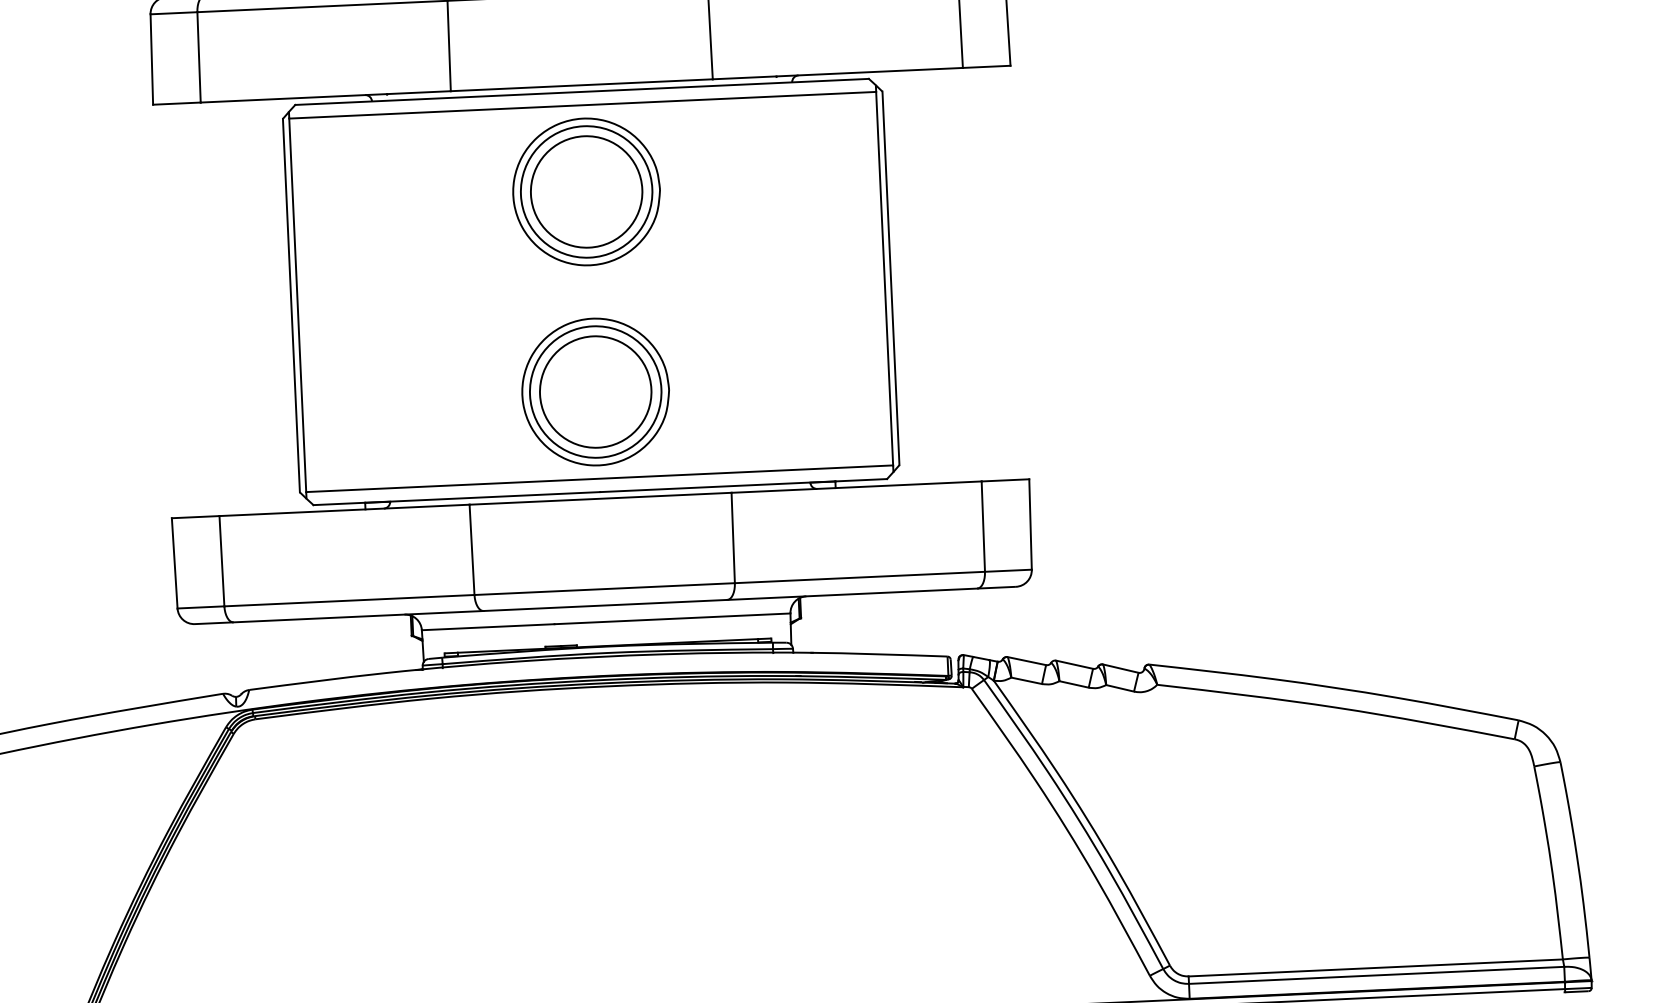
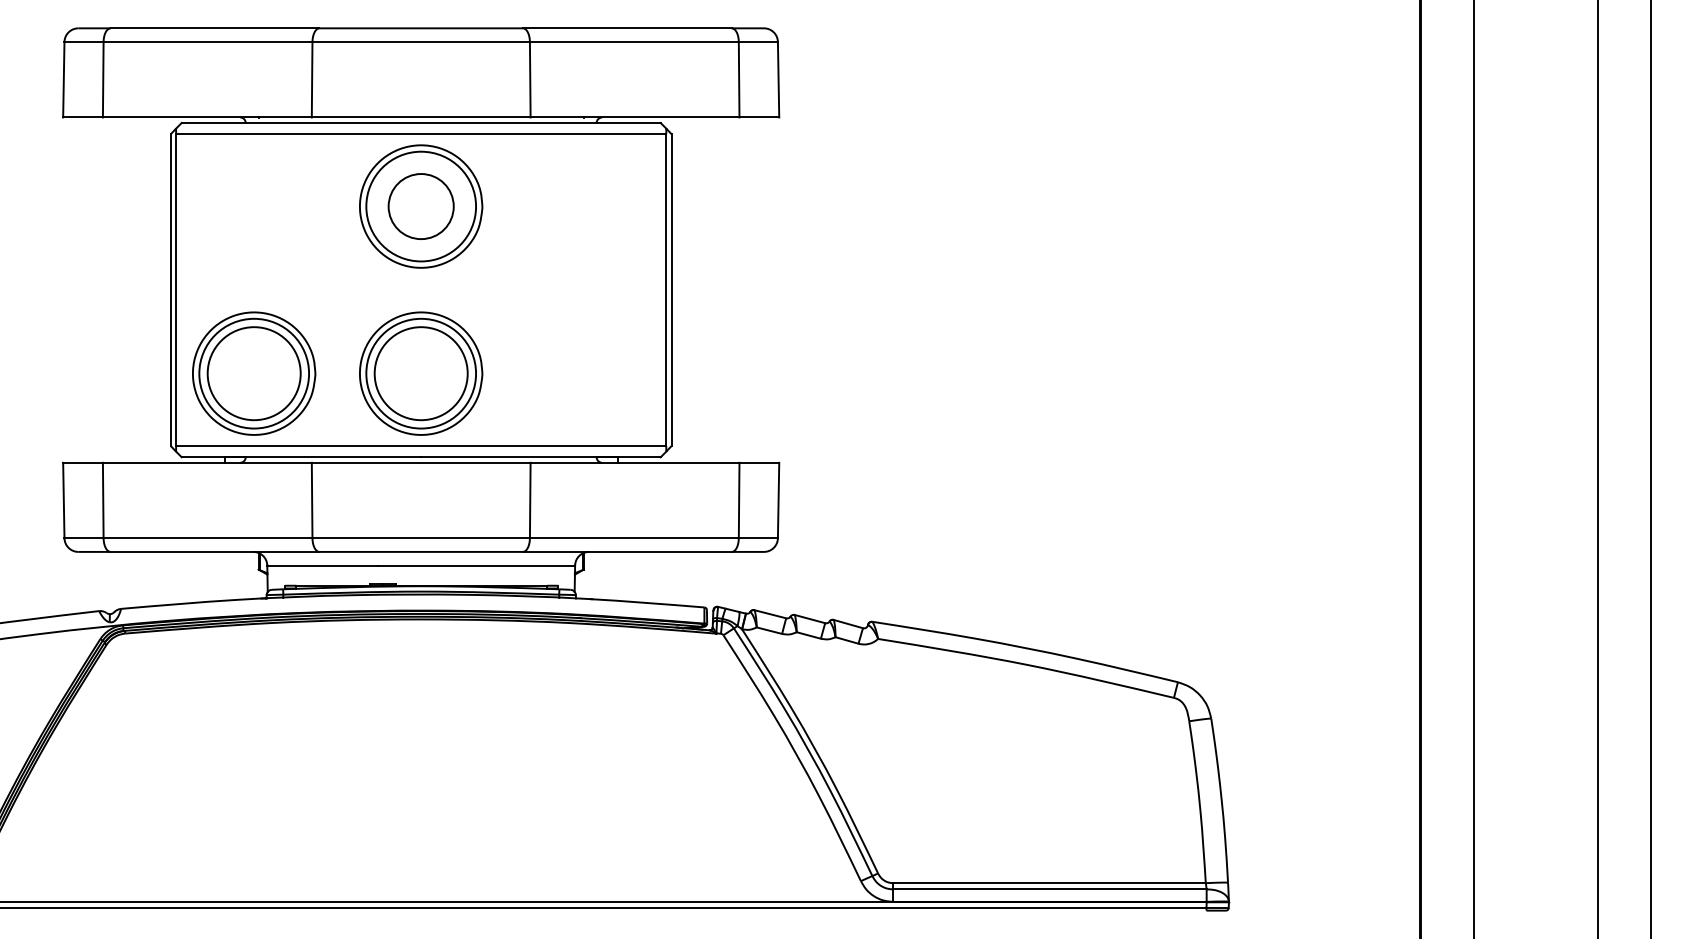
circle: (585, 191) -> (420, 206), size x0.7
part: (396, 400) -> (254, 373), added

